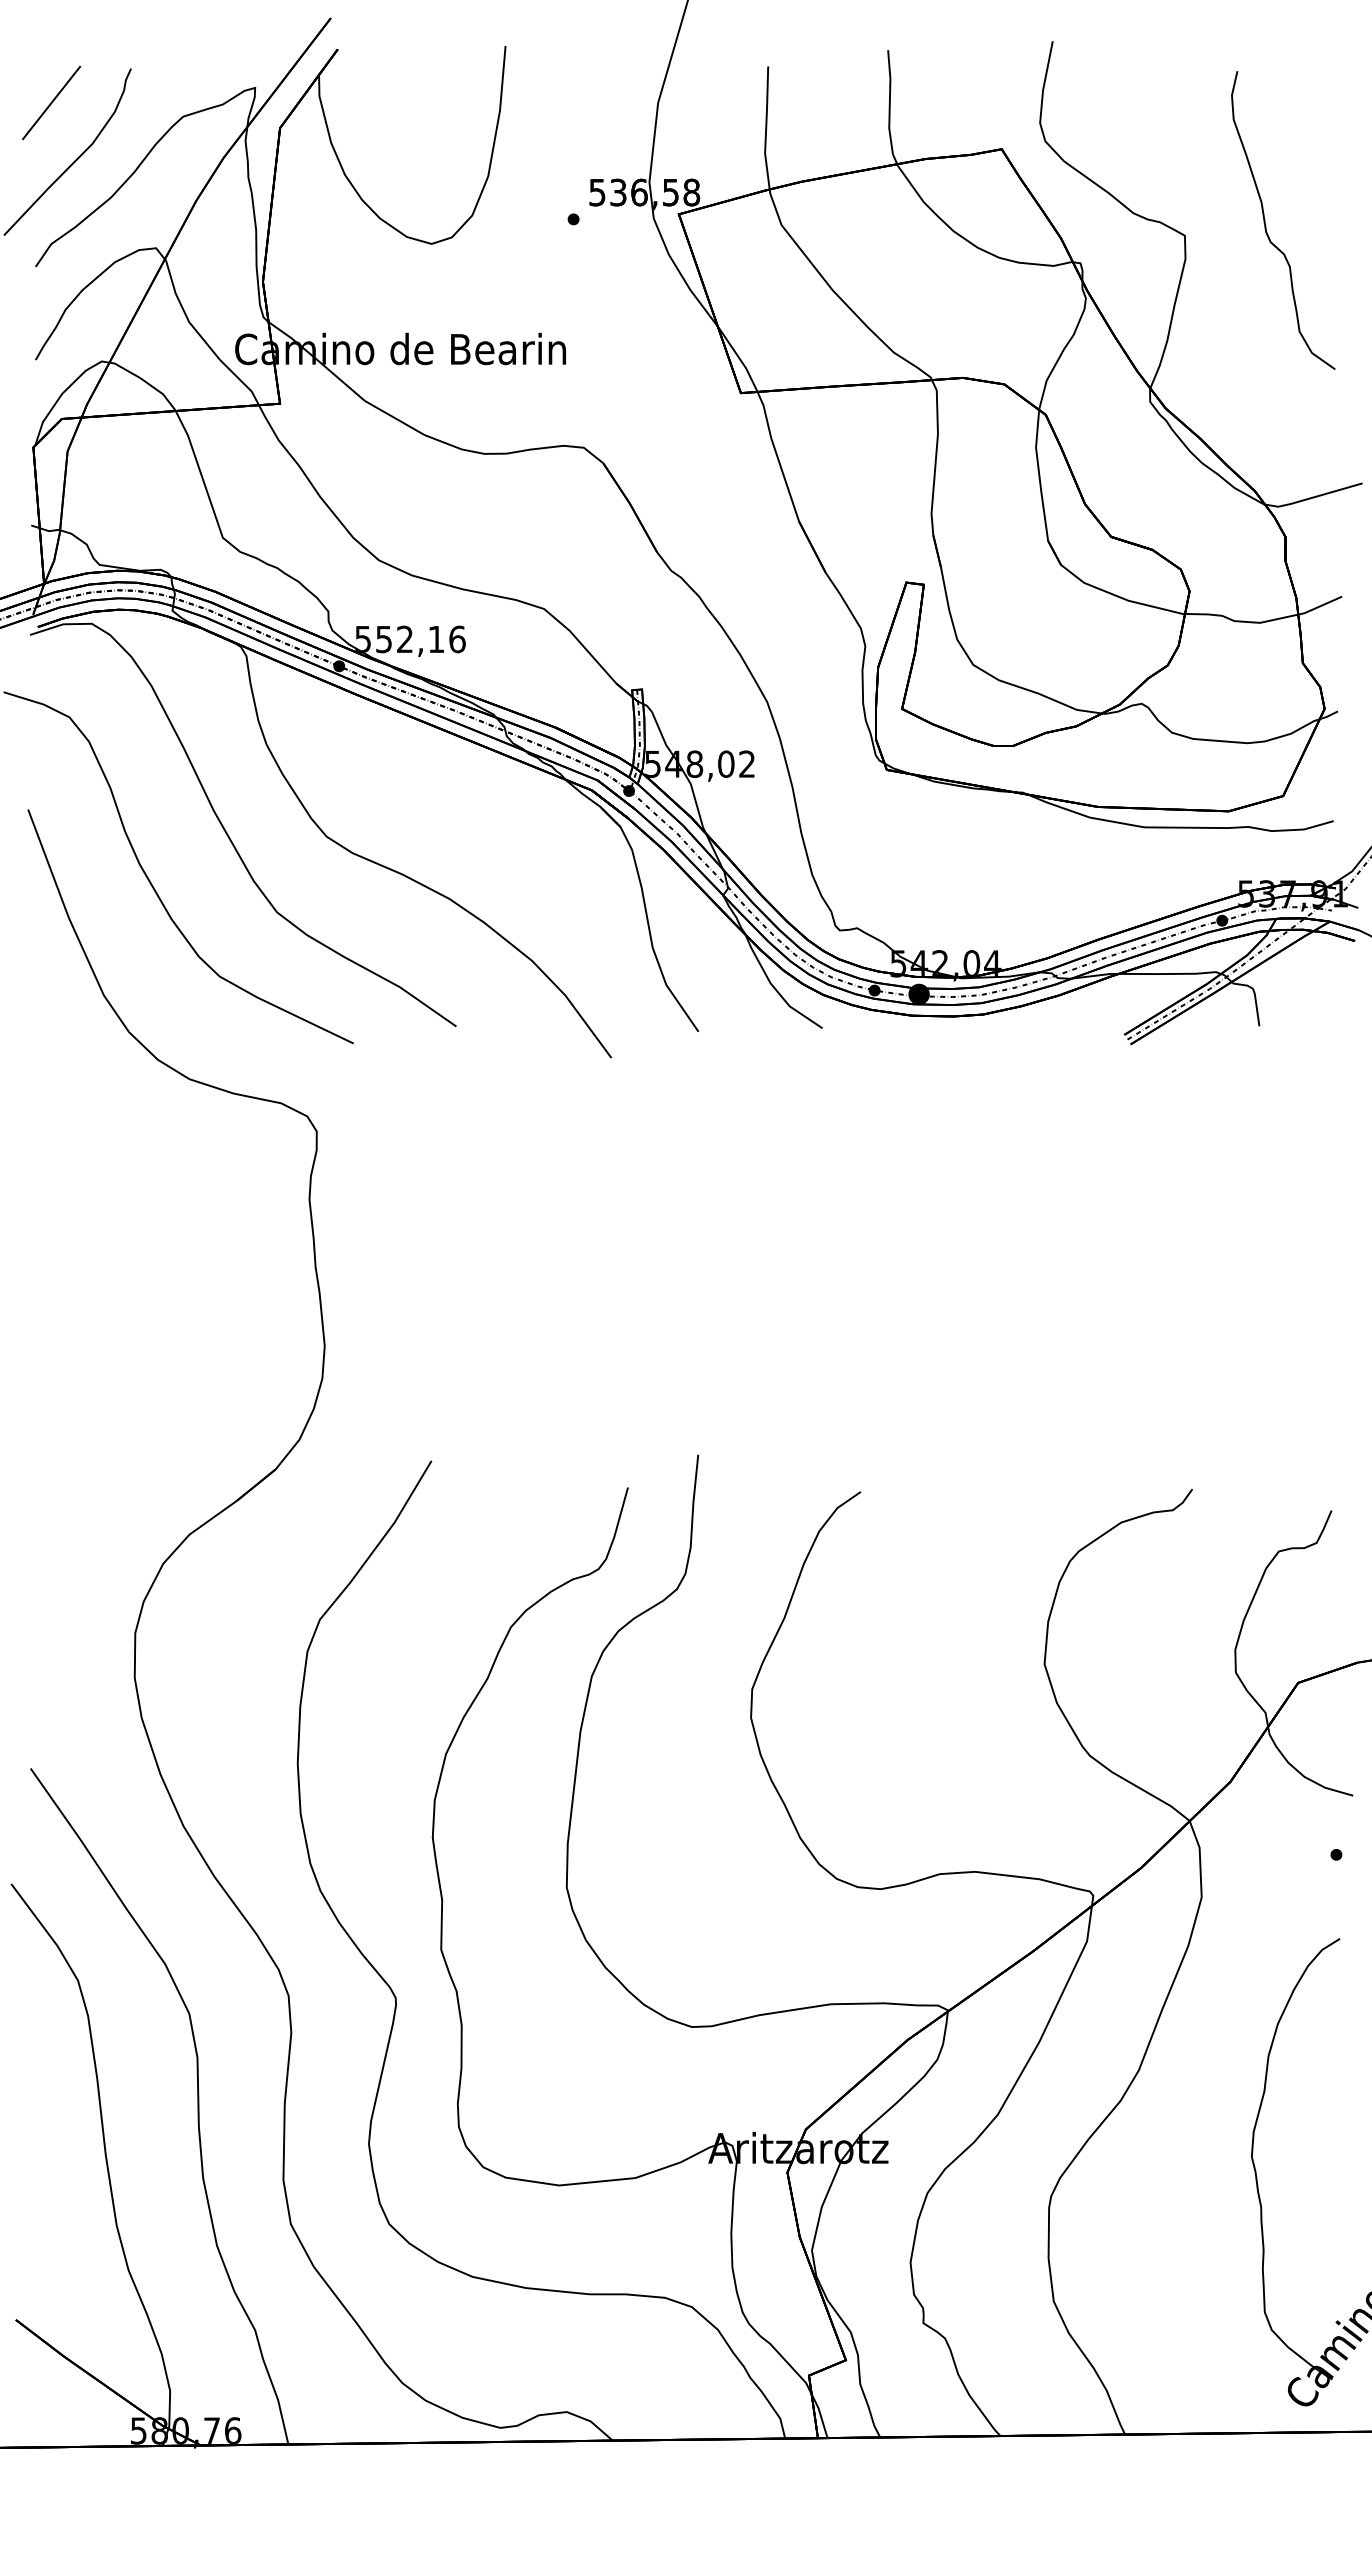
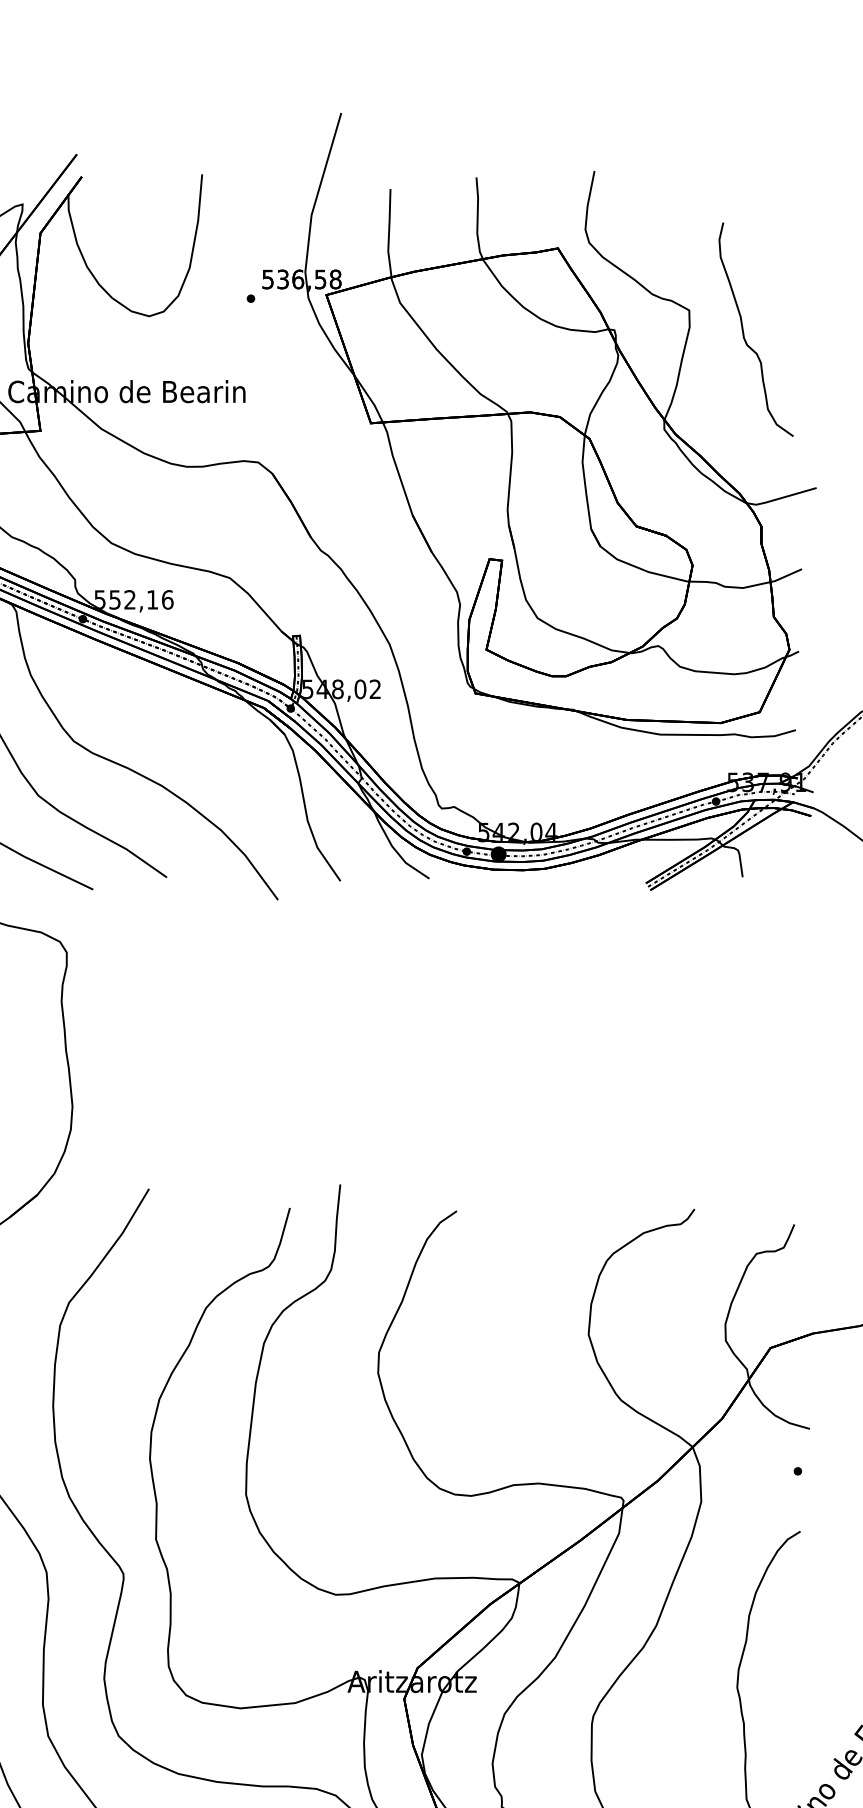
curve: (1266, 225) -> (744, 333), moved

